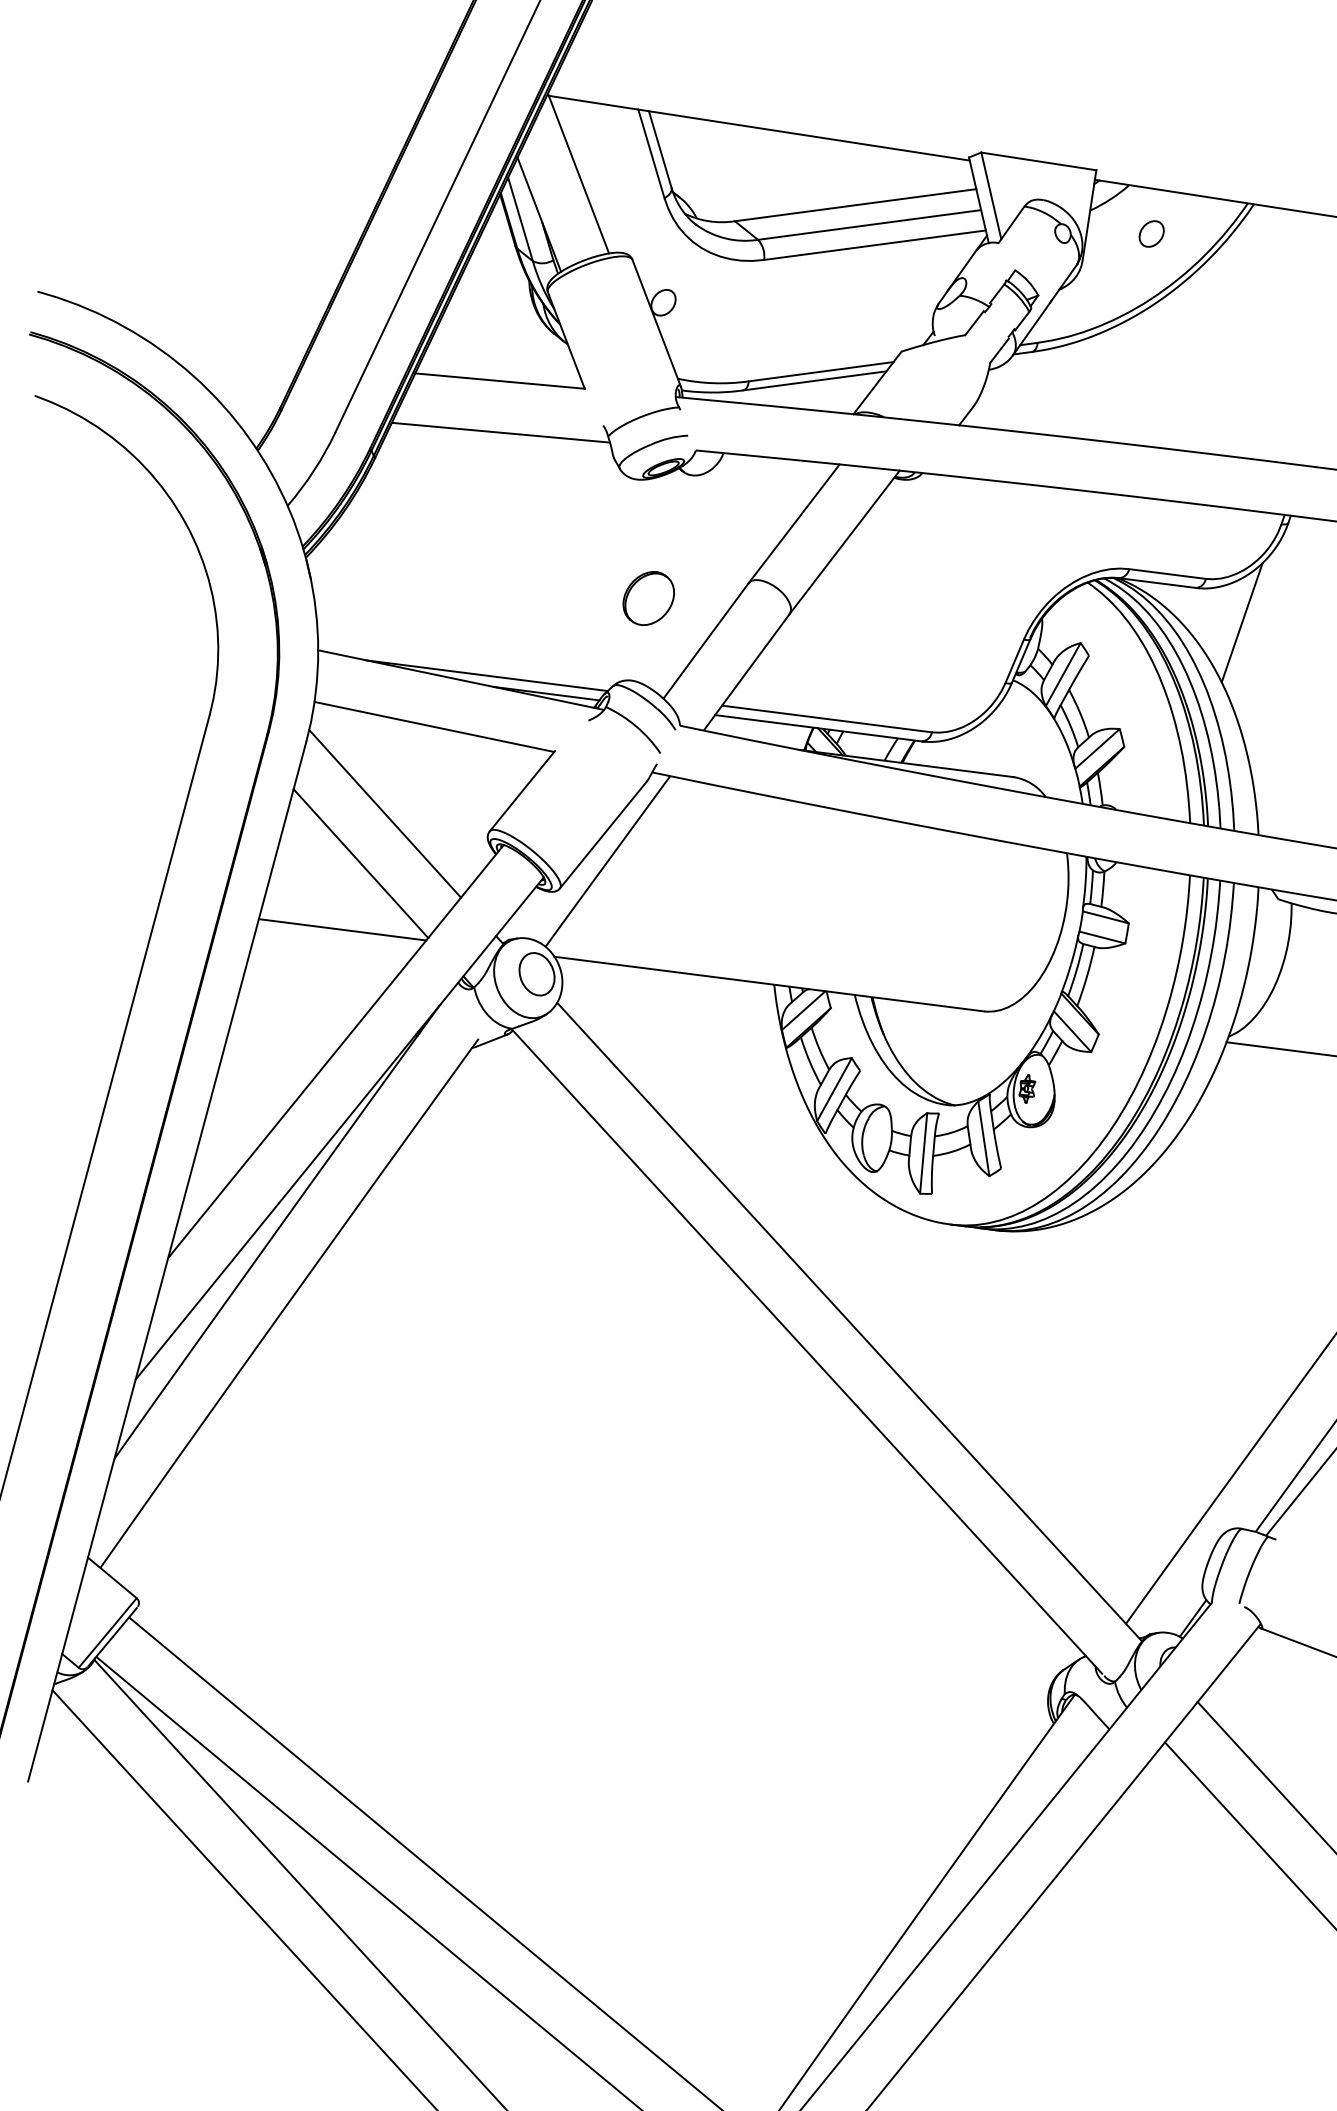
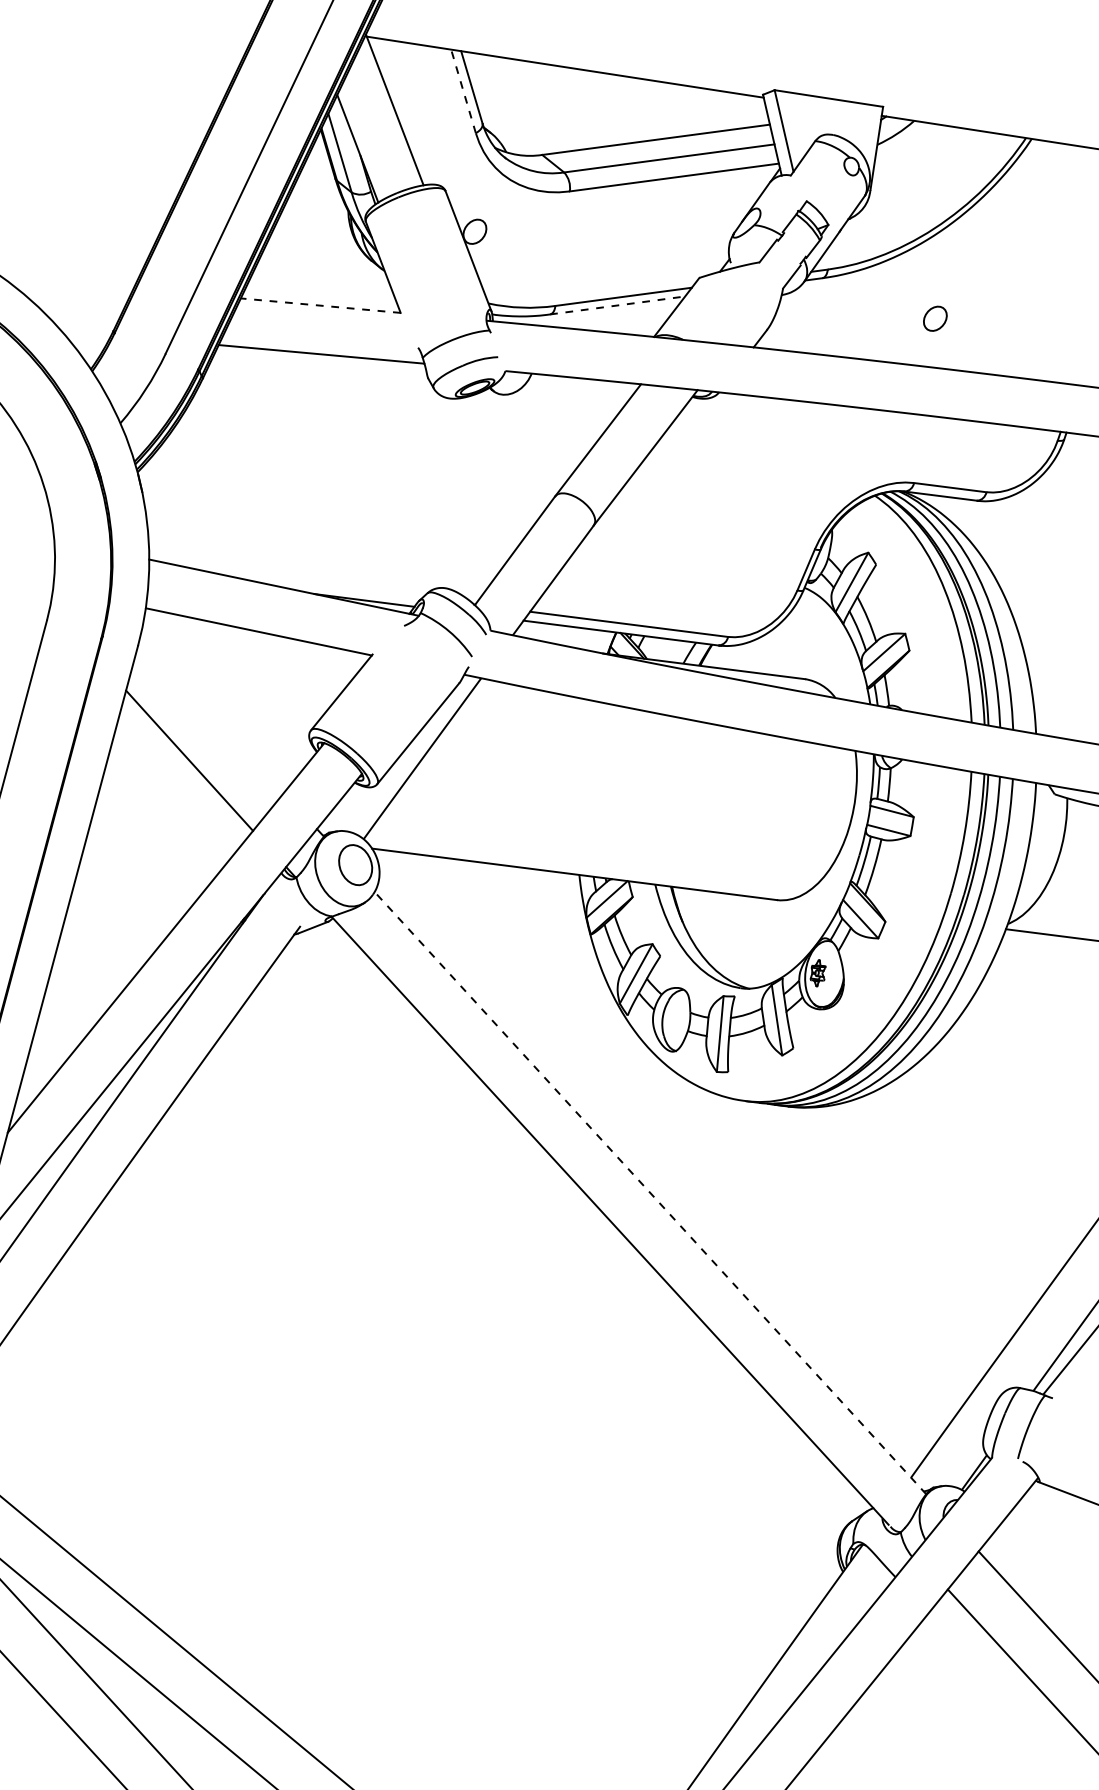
line: (651, 153) -> (463, 91), solid -> dashed
part: (1151, 233) -> (935, 318), moved
line: (815, 380) -> (618, 305), solid -> dashed
line: (499, 381) -> (320, 306), solid -> dashed
part: (648, 598) -> (460, 510), removed
line: (1241, 622) -> (1020, 533), removed
line: (486, 675) -> (307, 583), removed
line: (385, 813) -> (212, 713), removed
line: (342, 929) -> (172, 822), removed
line: (849, 1321) -> (650, 1192), solid -> dashed

